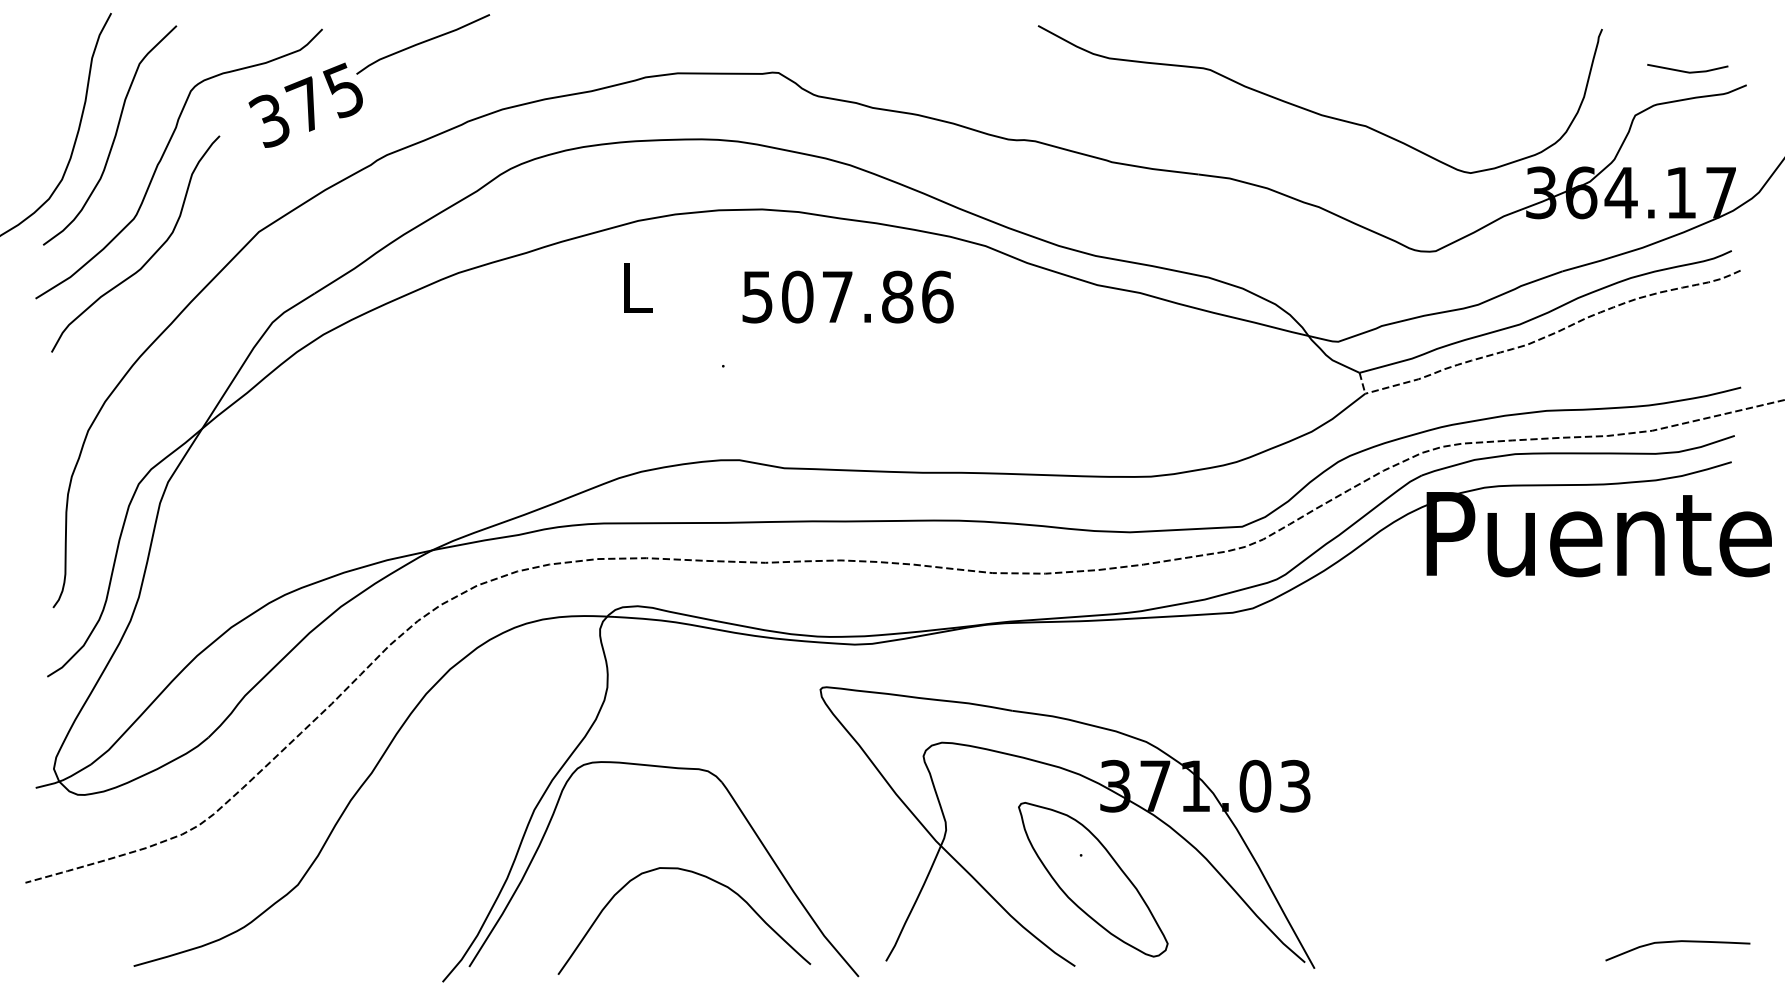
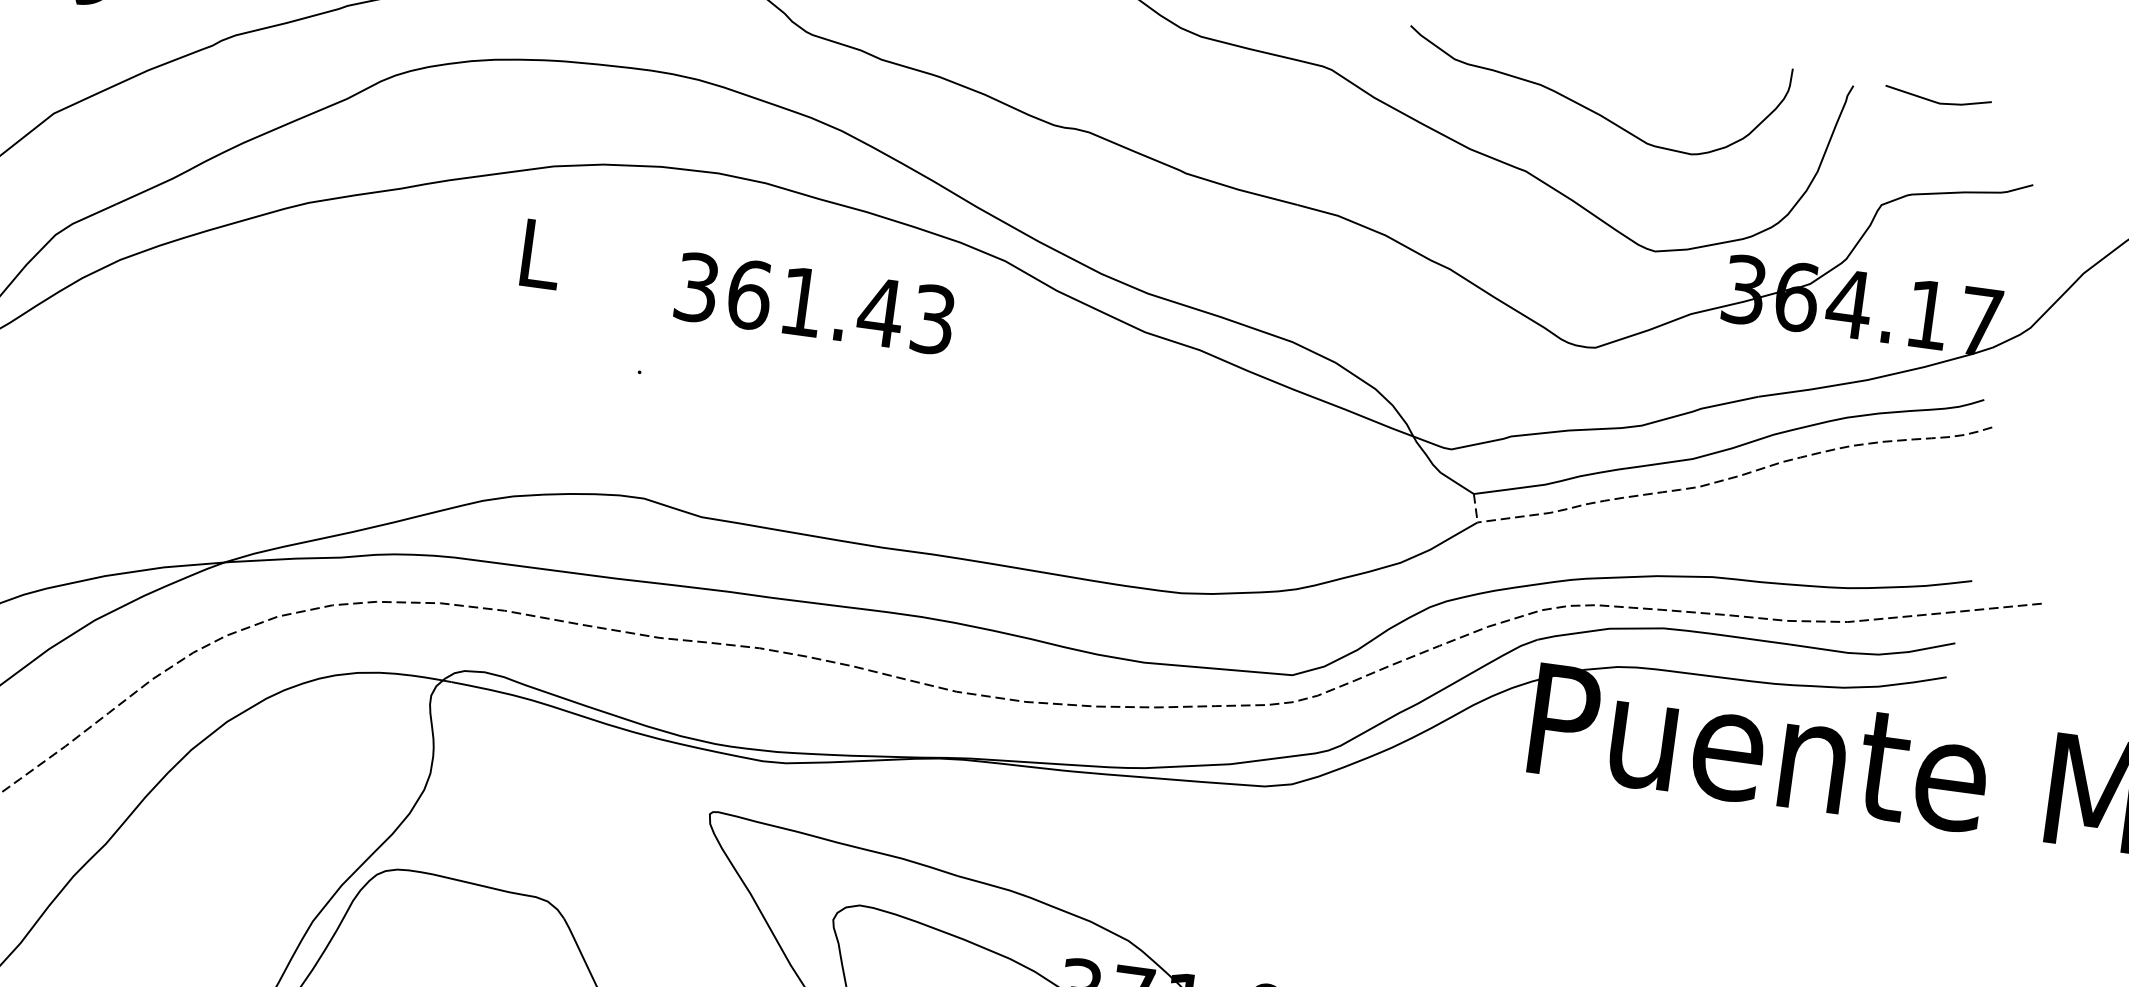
line: (1687, 71) -> (1937, 101), moved
curve: (1407, 72) -> (1590, 108), added
text: (847, 296) -> (815, 302), 507.86 -> 361.43

